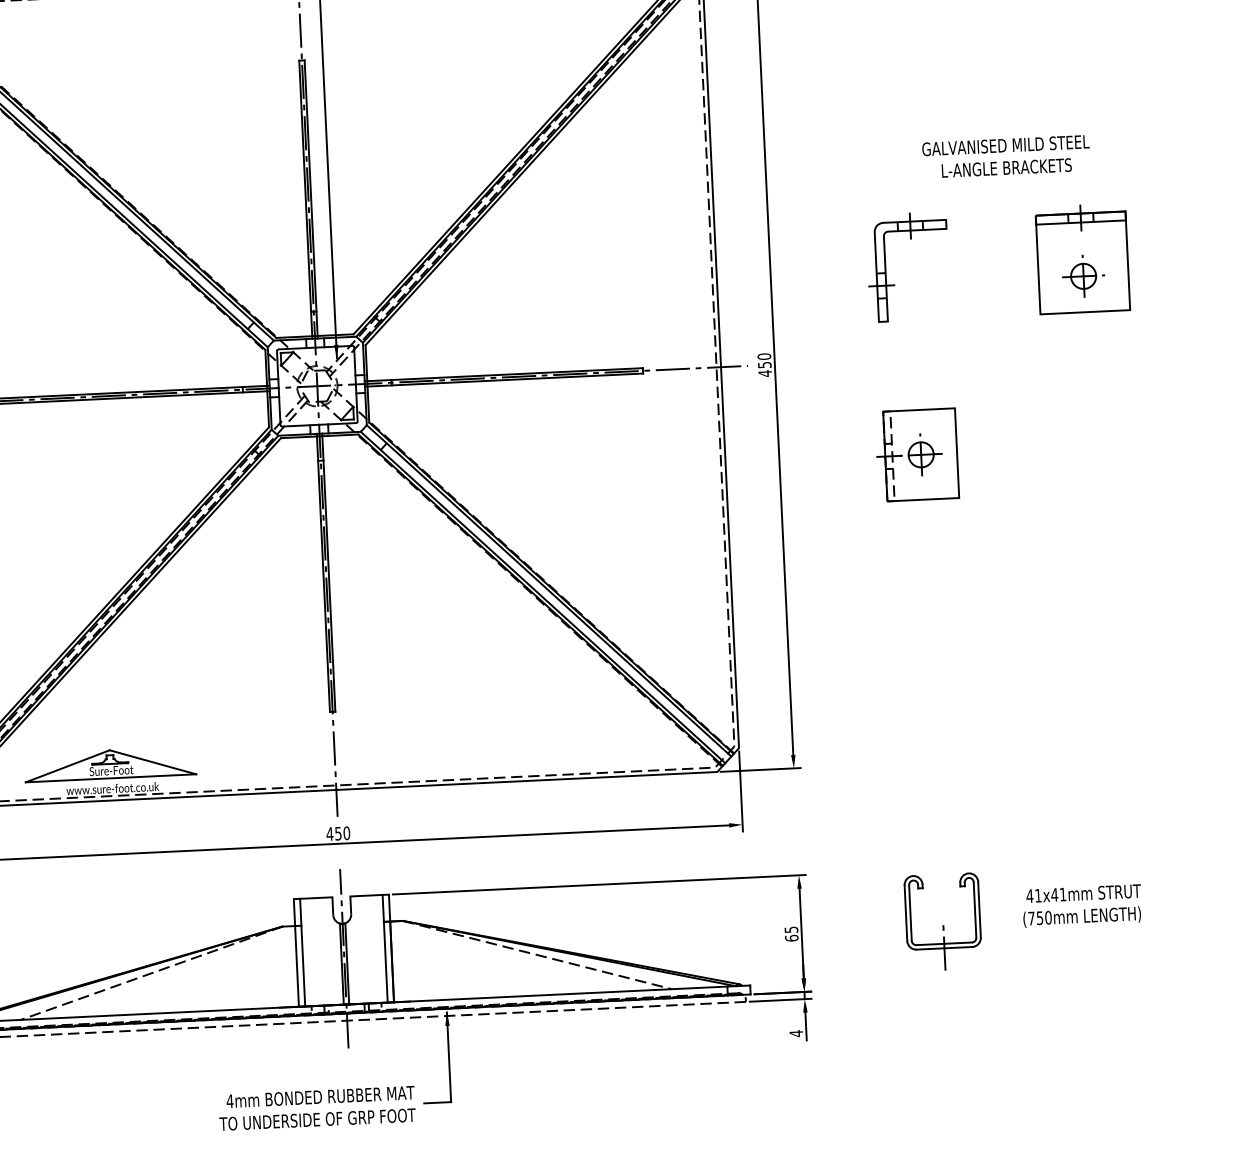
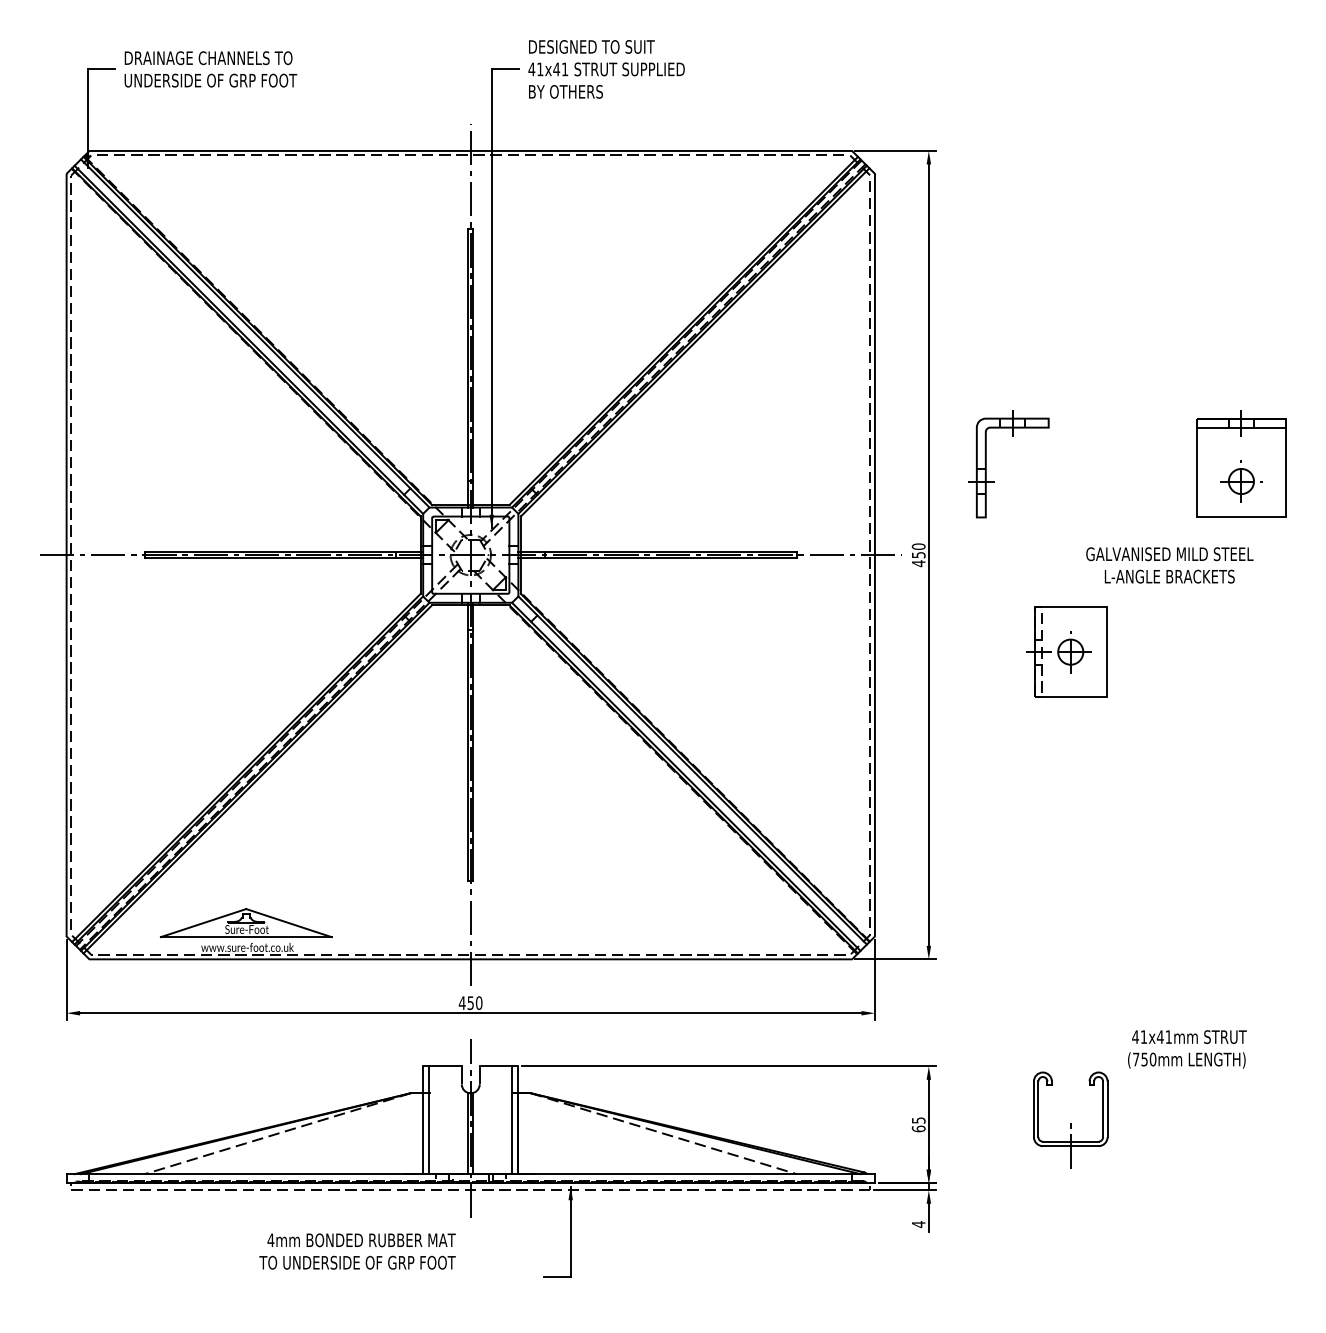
text: (1005, 156) -> (1169, 565), moved
part: (886, 268) -> (986, 464), moved
text: (1082, 906) -> (1187, 1049), moved
text: (317, 1108) -> (357, 1251), moved

